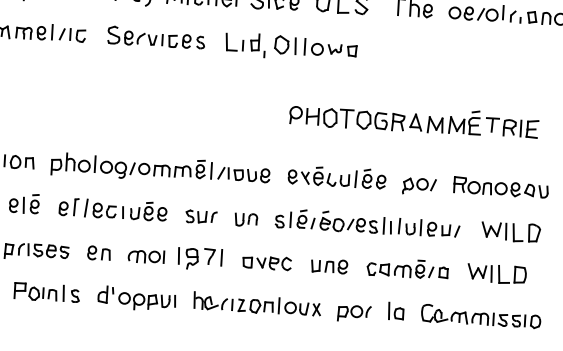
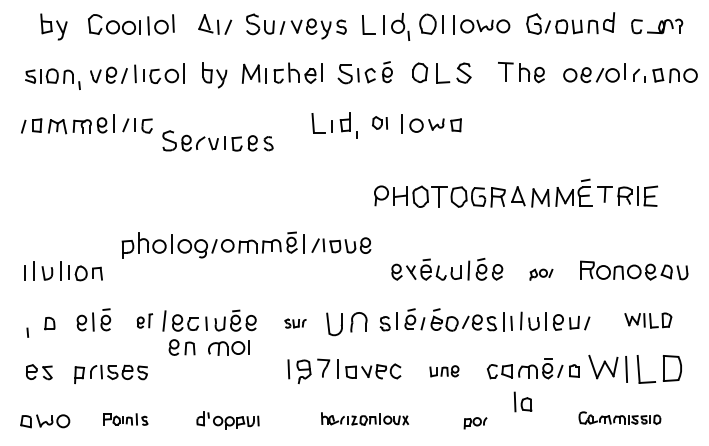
part: (156, 37) -> (217, 140), moved
part: (285, 44) -> (379, 122), size x0.6
part: (413, 119) -> (515, 192), moved
part: (160, 168) -> (246, 244), moved
part: (419, 186) -> (541, 274), size x0.6
part: (68, 206) -> (144, 320), size x0.7
part: (201, 216) -> (295, 323), size x0.6
part: (245, 219) -> (346, 323), size x1.6
part: (511, 232) -> (648, 320), size x0.7
part: (98, 253) -> (181, 347), moved
part: (146, 255) -> (228, 347), moved
part: (199, 259) -> (312, 371), moved
part: (329, 266) -> (444, 371), size x0.7
part: (496, 273) -> (634, 368), size x1.4
part: (47, 292) -> (125, 419), size x0.6
part: (136, 298) -> (227, 420), size x0.7
part: (256, 303) -> (364, 418), size x0.6
part: (395, 310) -> (522, 401), moved
part: (354, 312) -> (475, 422), size x0.6
part: (480, 315) -> (619, 417), size x0.6

